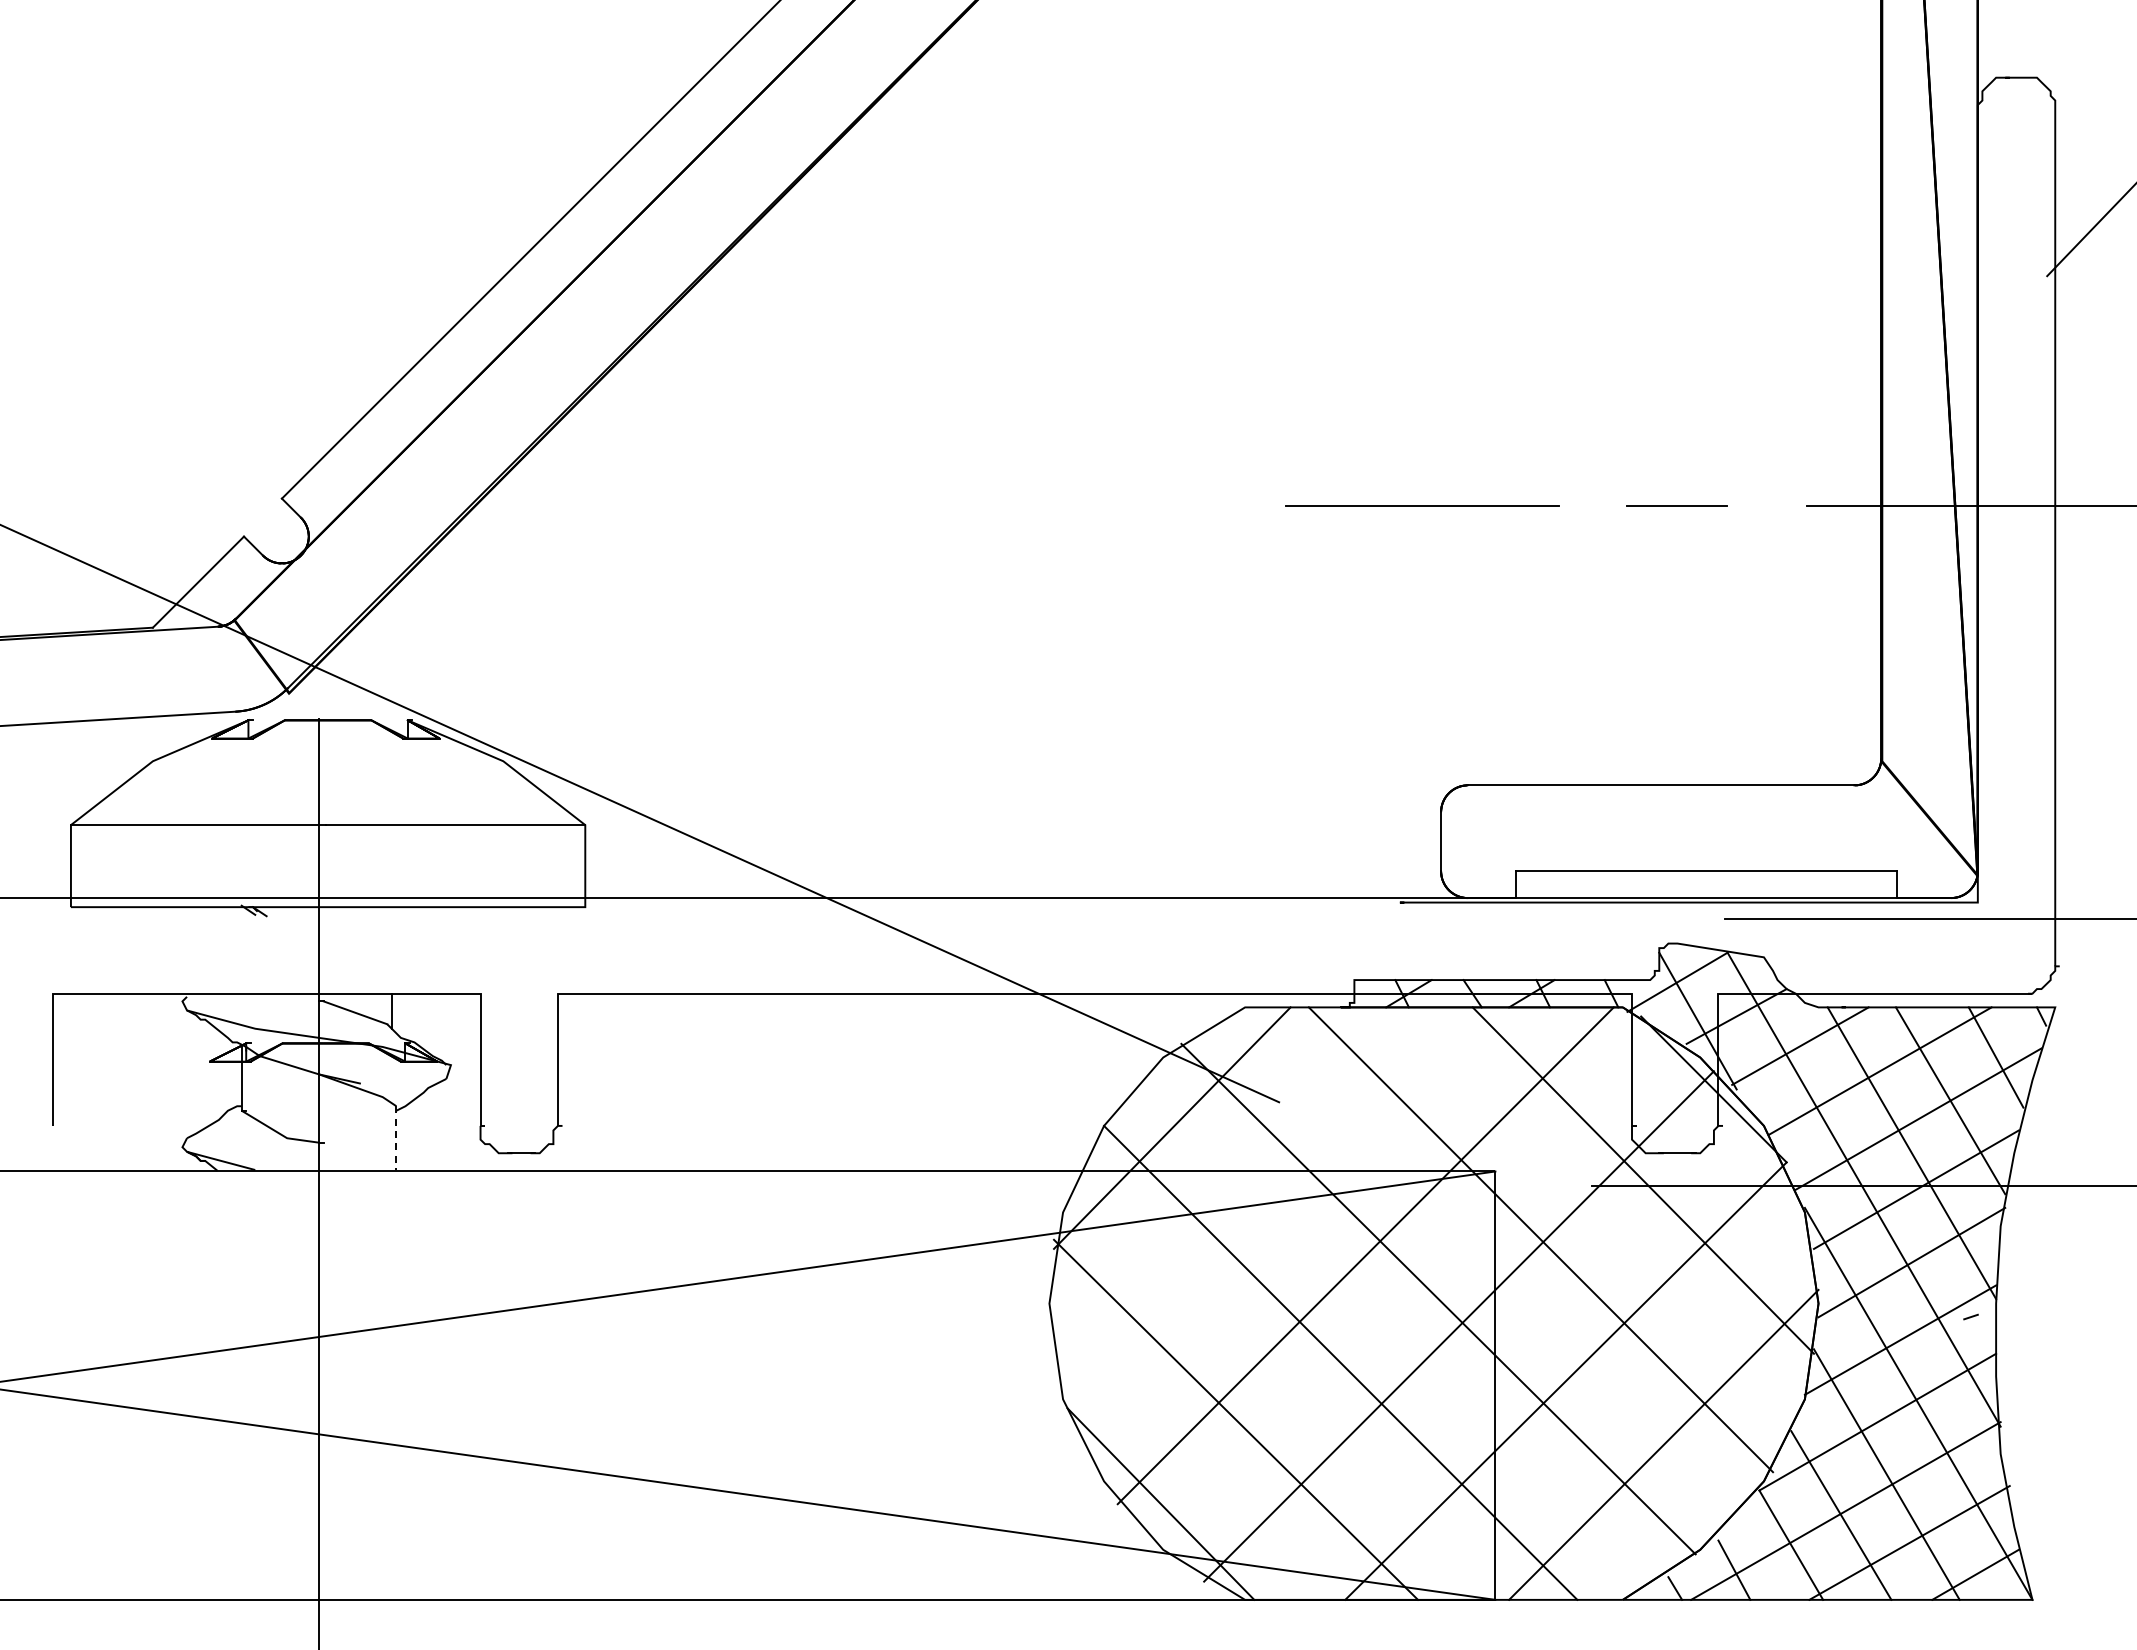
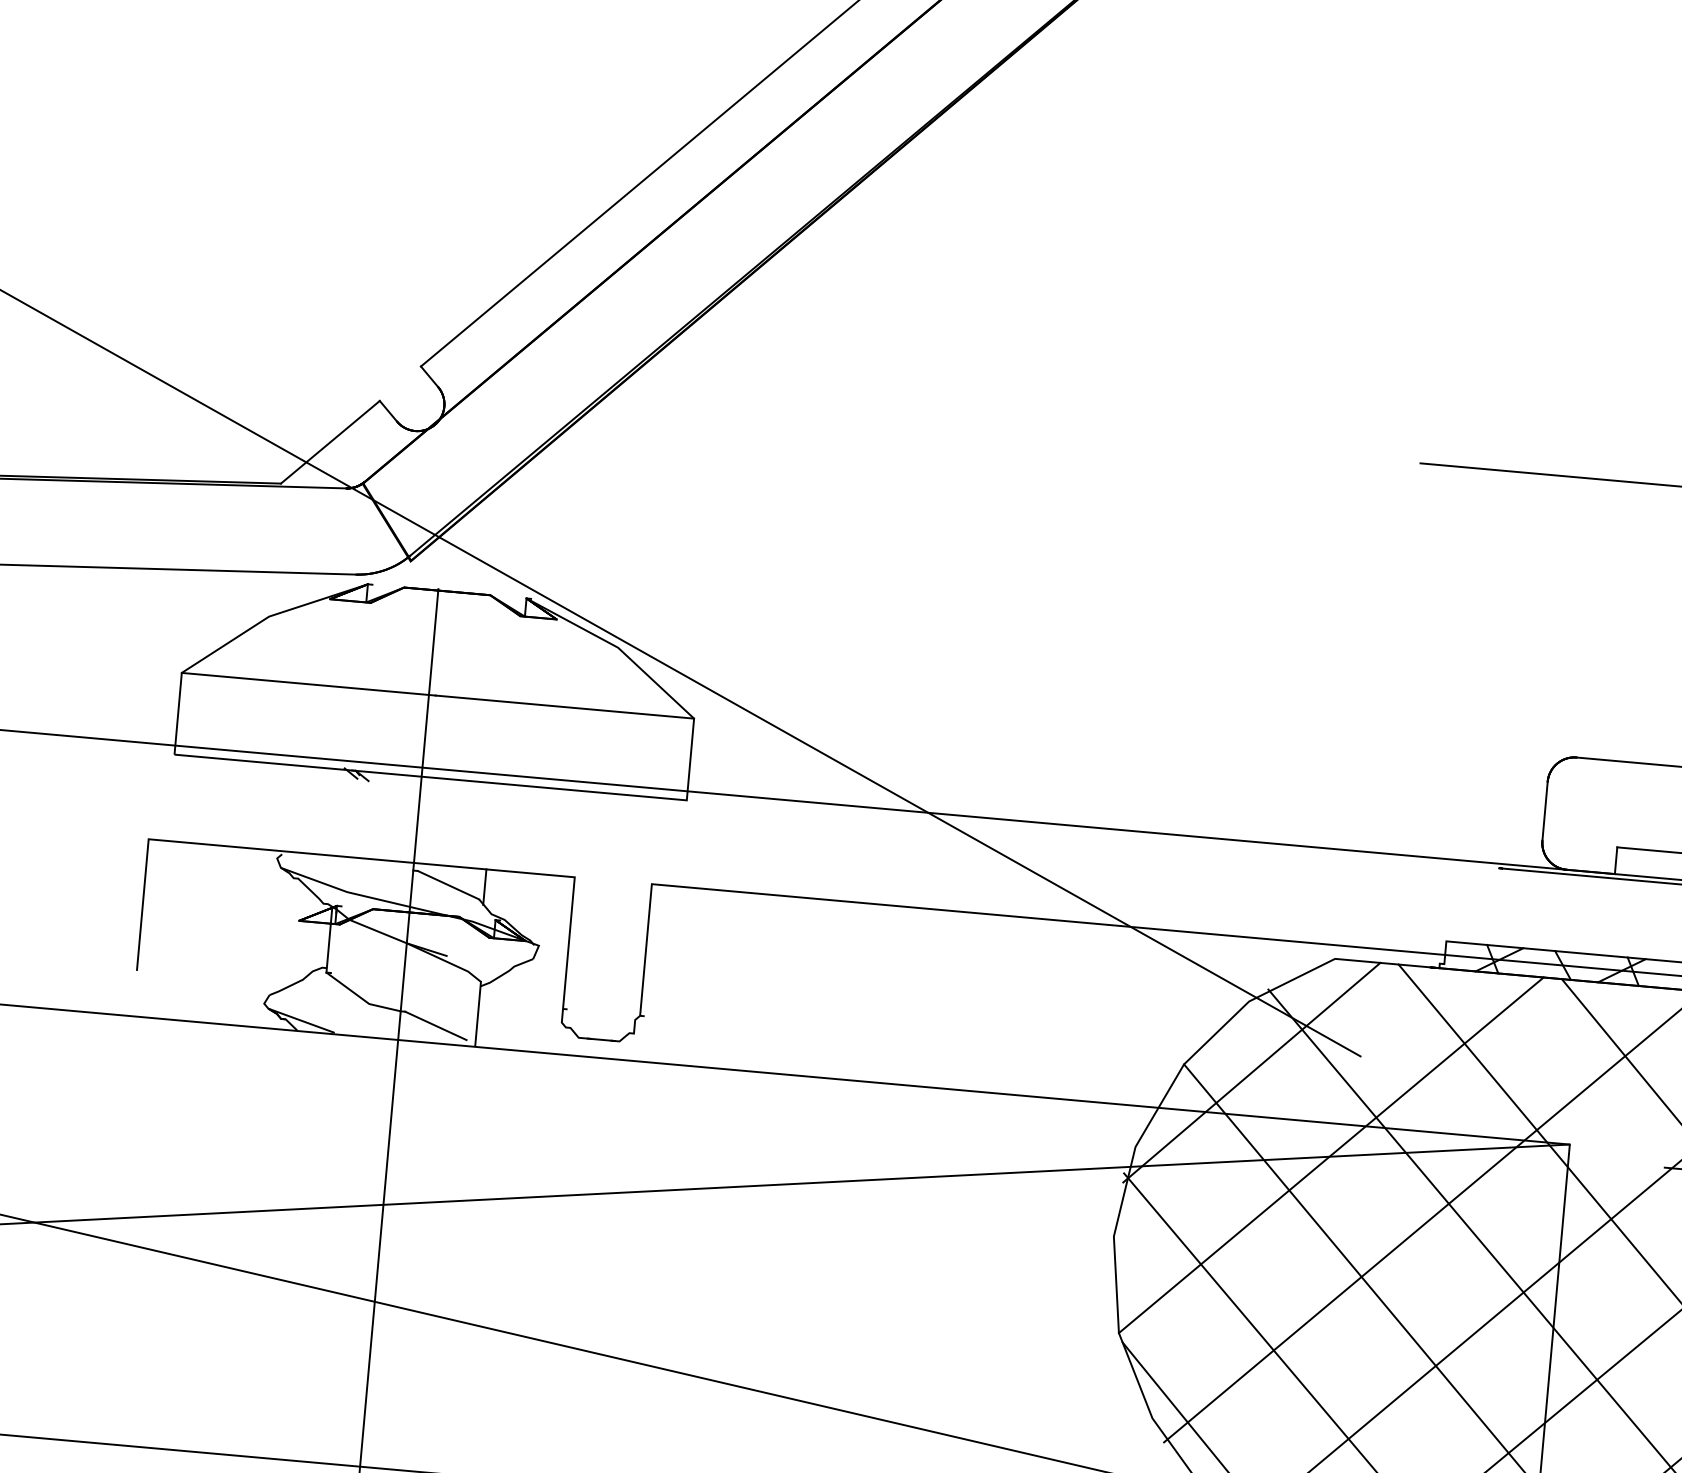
line: (396, 1138) -> (478, 1014), dashed -> solid
line: (355, 1153) -> (436, 1025), added
line: (1258, 1203) -> (1331, 1155), added

